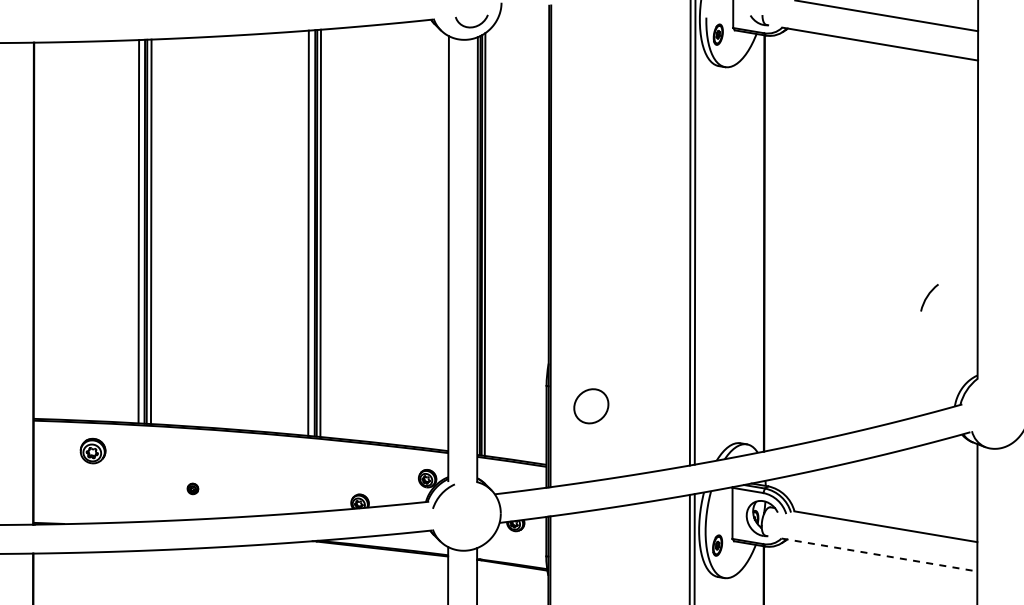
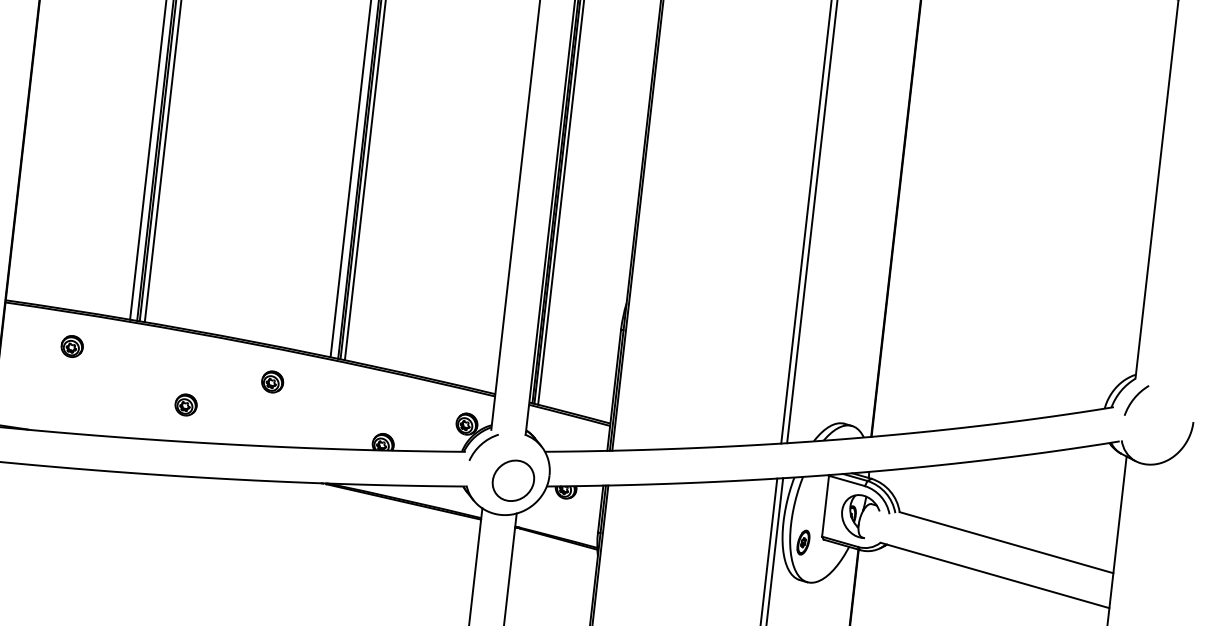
arc: (928, 296) -> (1135, 398), moved
part: (591, 406) -> (513, 481), moved
part: (92, 450) -> (71, 345), size x0.71
part: (262, 461) -> (272, 381), added
part: (192, 488) -> (185, 404), size x1.67
line: (879, 555) -> (995, 576), dashed -> solid

